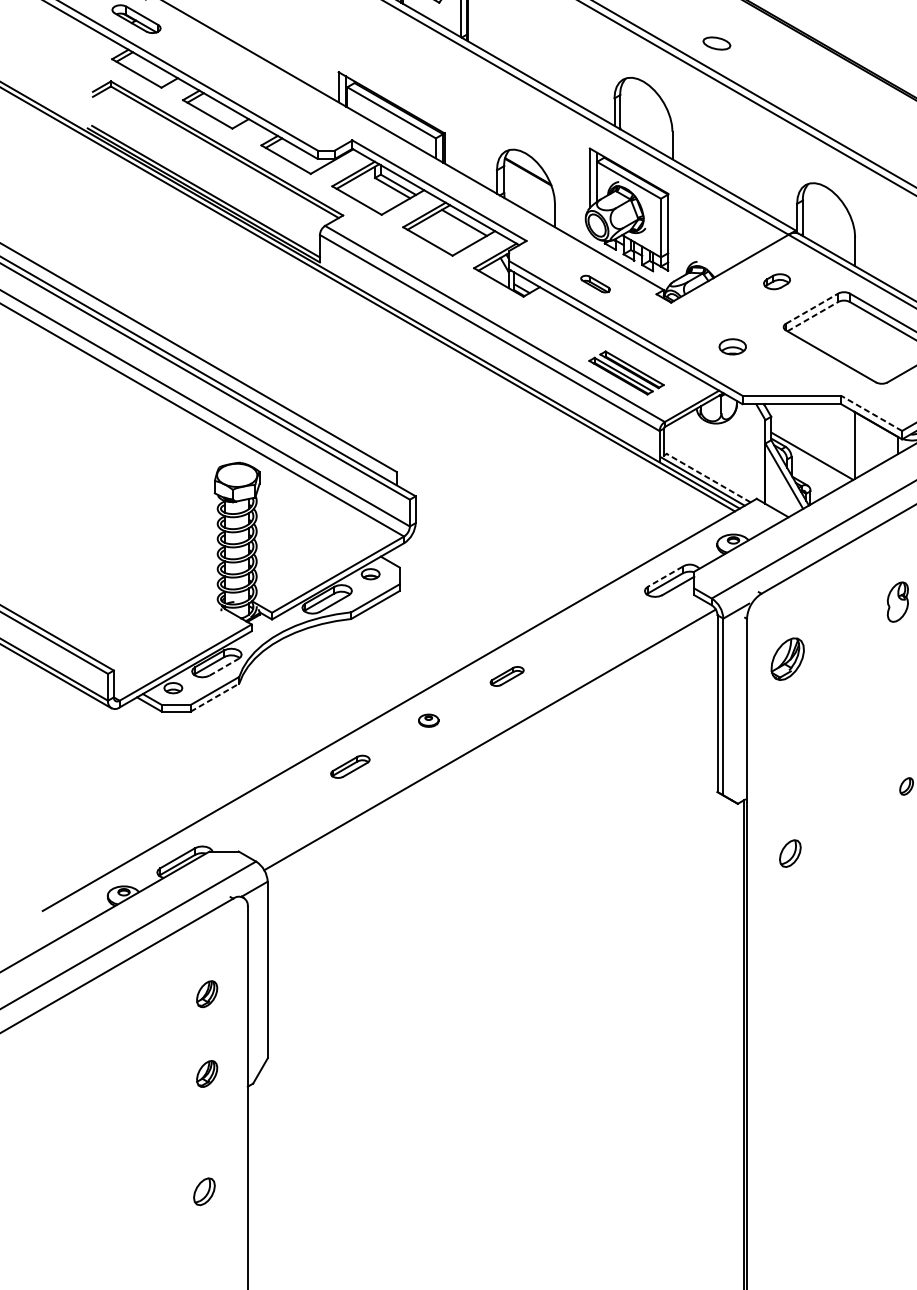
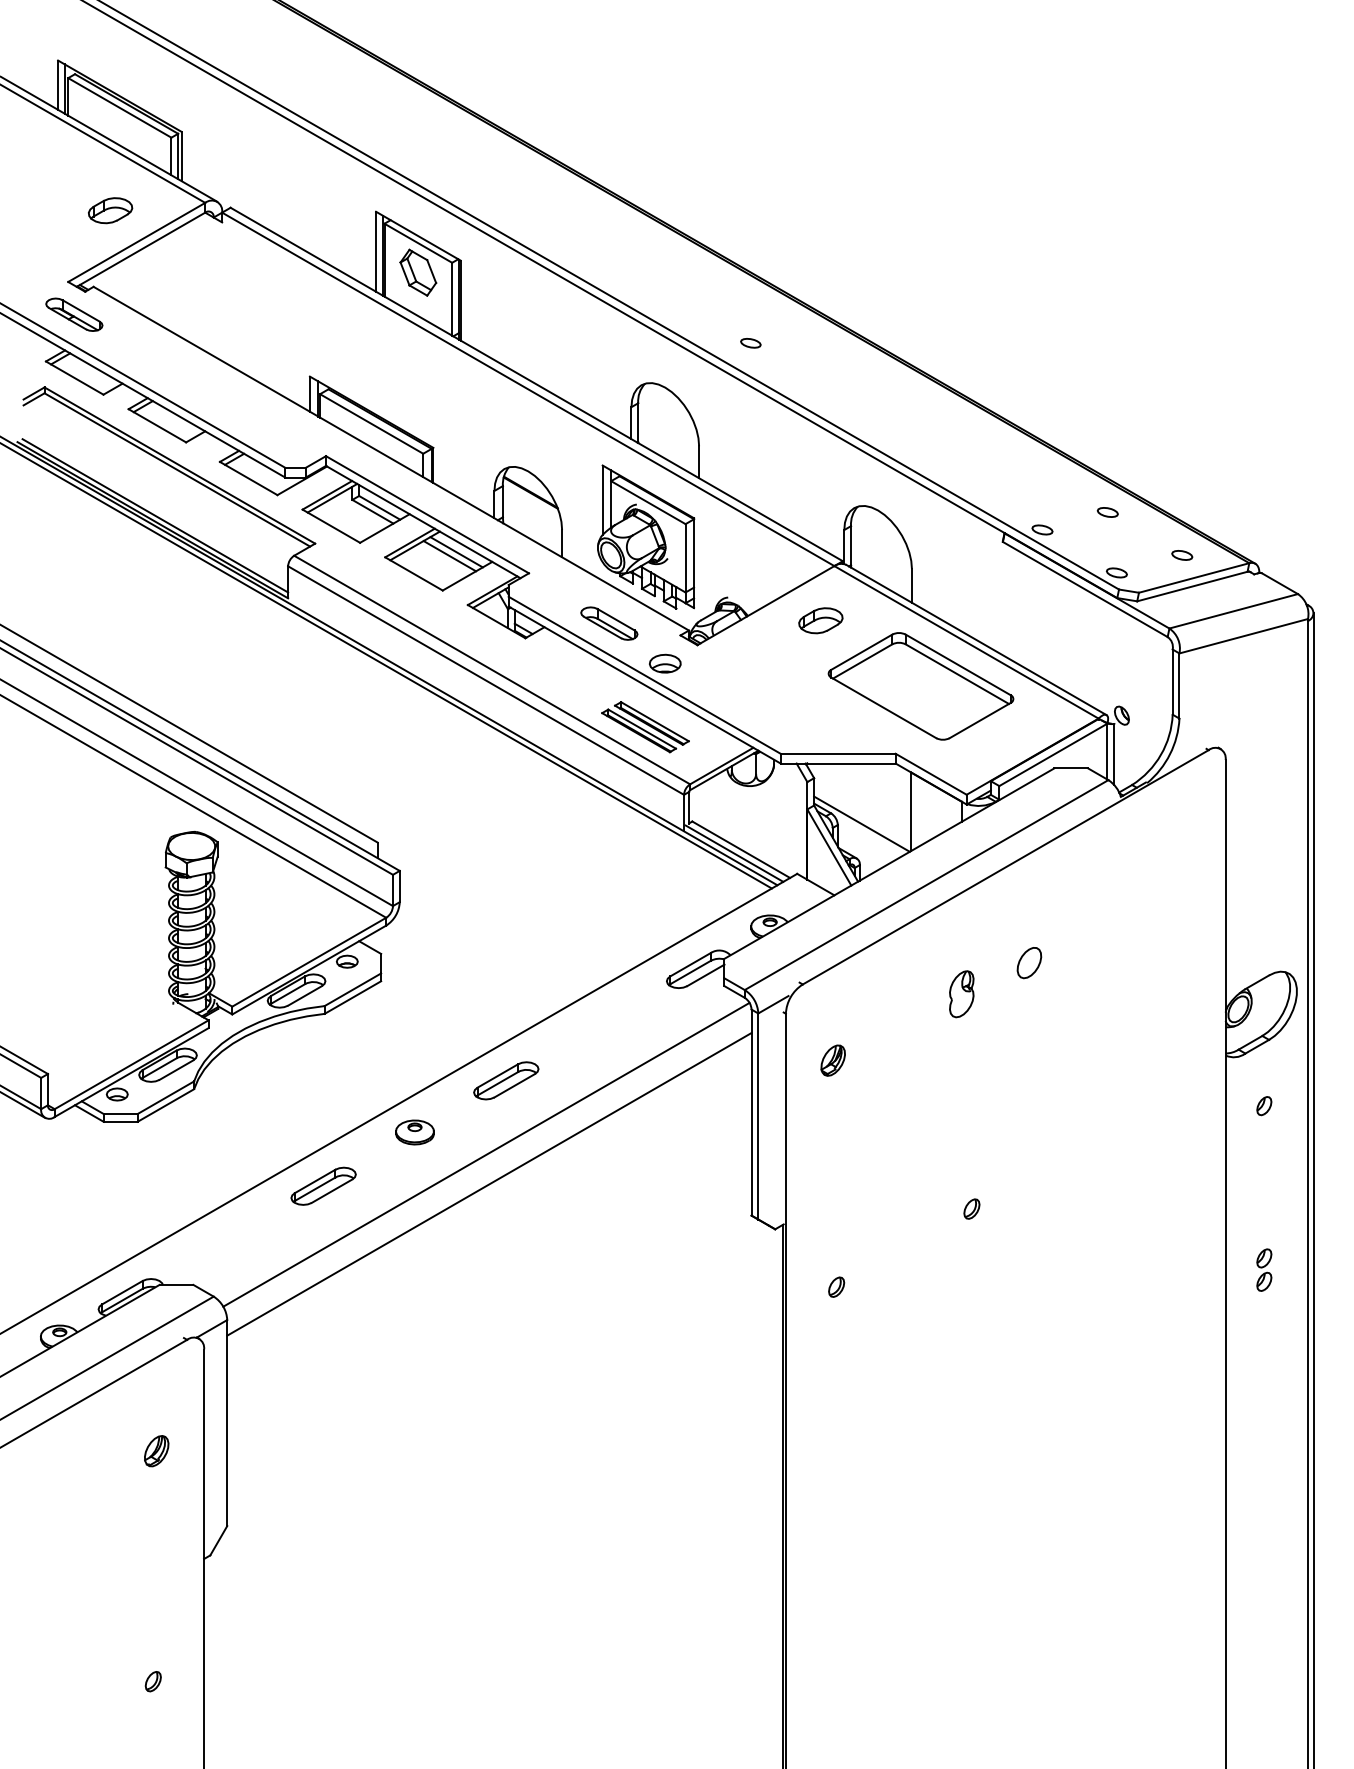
part: (716, 43) -> (750, 343), size x0.62
line: (458, 226) -> (449, 556), added
part: (776, 281) -> (820, 620), size x1.43
part: (595, 284) -> (609, 623), size x1.67
line: (812, 308) -> (862, 651), dashed -> solid
line: (813, 316) -> (863, 661), dashed -> solid
part: (732, 346) -> (665, 663), moved
line: (871, 413) -> (930, 774), dashed -> solid
line: (708, 477) -> (740, 849), dashed -> solid
line: (665, 576) -> (690, 964), dashed -> solid
part: (787, 658) -> (832, 1060), size x0.62
line: (224, 667) -> (176, 1070), dashed -> solid
part: (507, 676) -> (506, 1080), size x1.67
line: (214, 697) -> (165, 1105), dashed -> solid
part: (428, 720) -> (414, 1132), size x1.67
line: (492, 765) -> (489, 1184), added
part: (350, 766) -> (323, 1185), size x1.43
part: (790, 852) -> (836, 1286), size x0.62
part: (206, 1074) -> (156, 1544), removed
part: (203, 1191) -> (152, 1681), size x0.62

